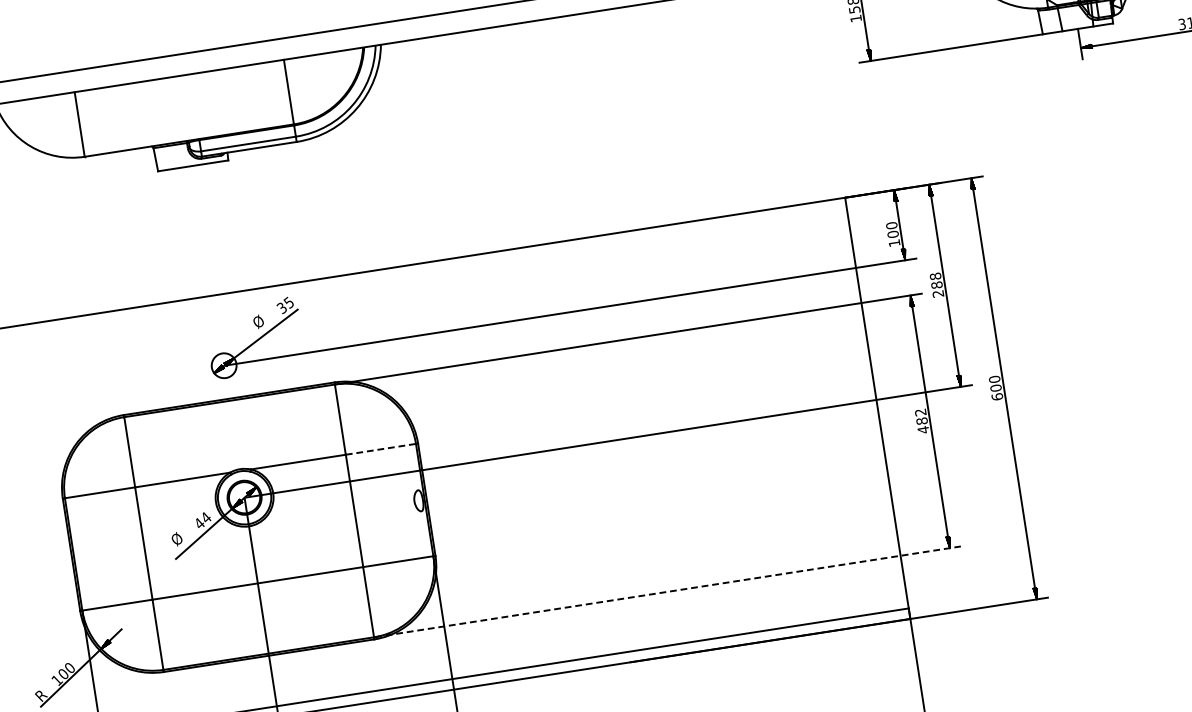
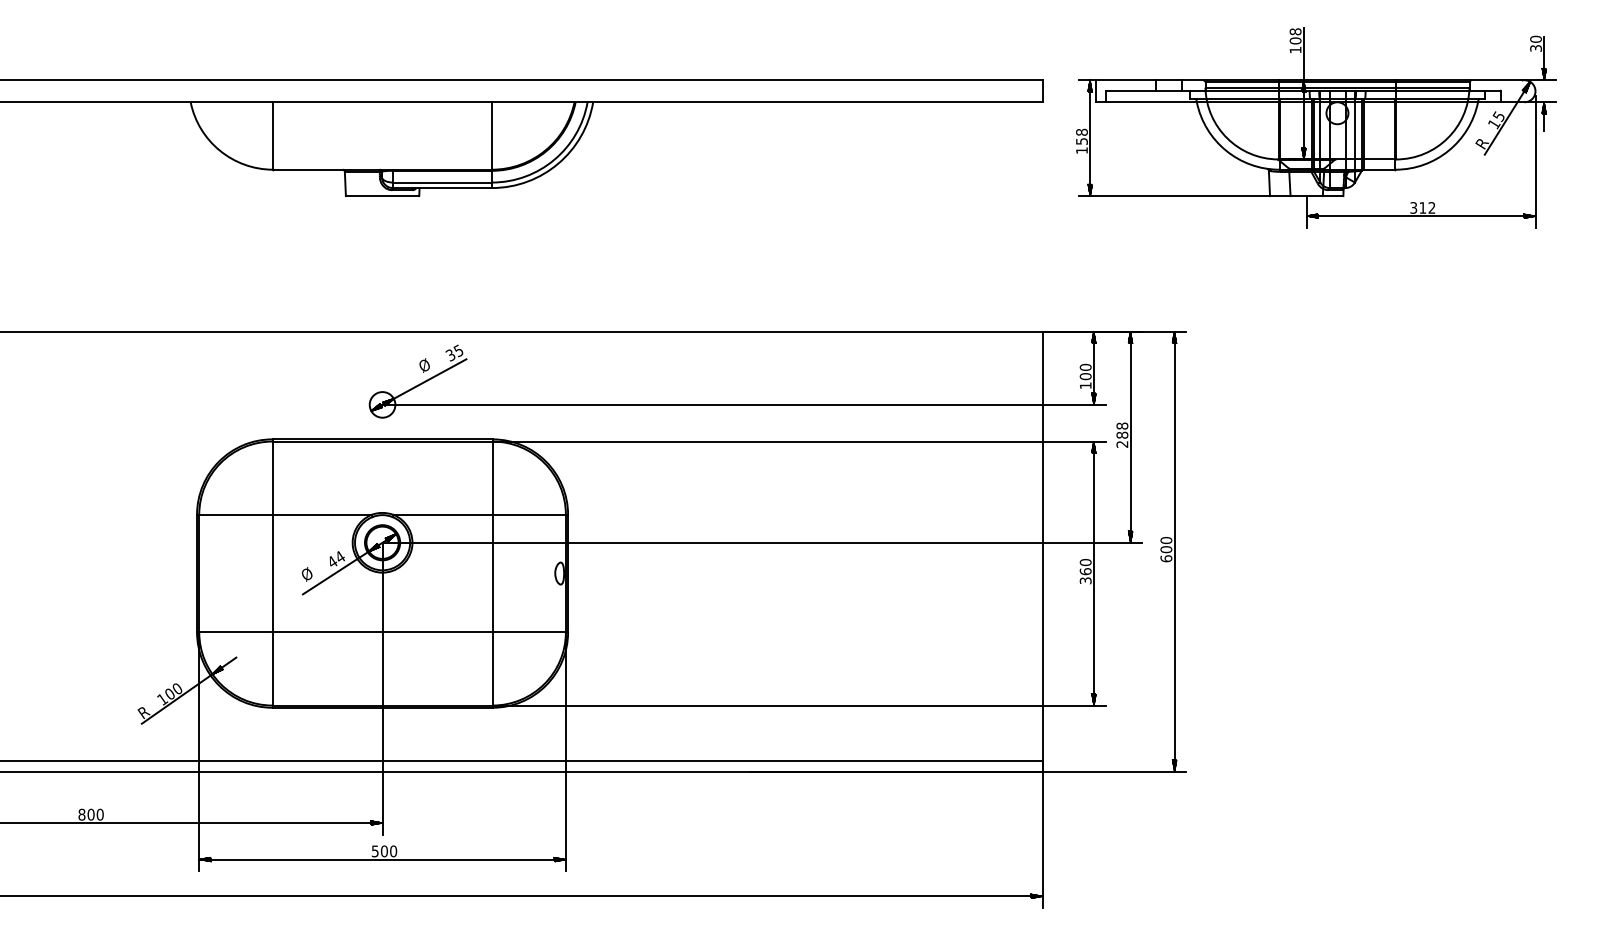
text: (921, 421) -> (1085, 571), 482 -> 360
line: (381, 448) -> (529, 514), dashed -> solid
line: (667, 591) -> (799, 705), dashed -> solid

